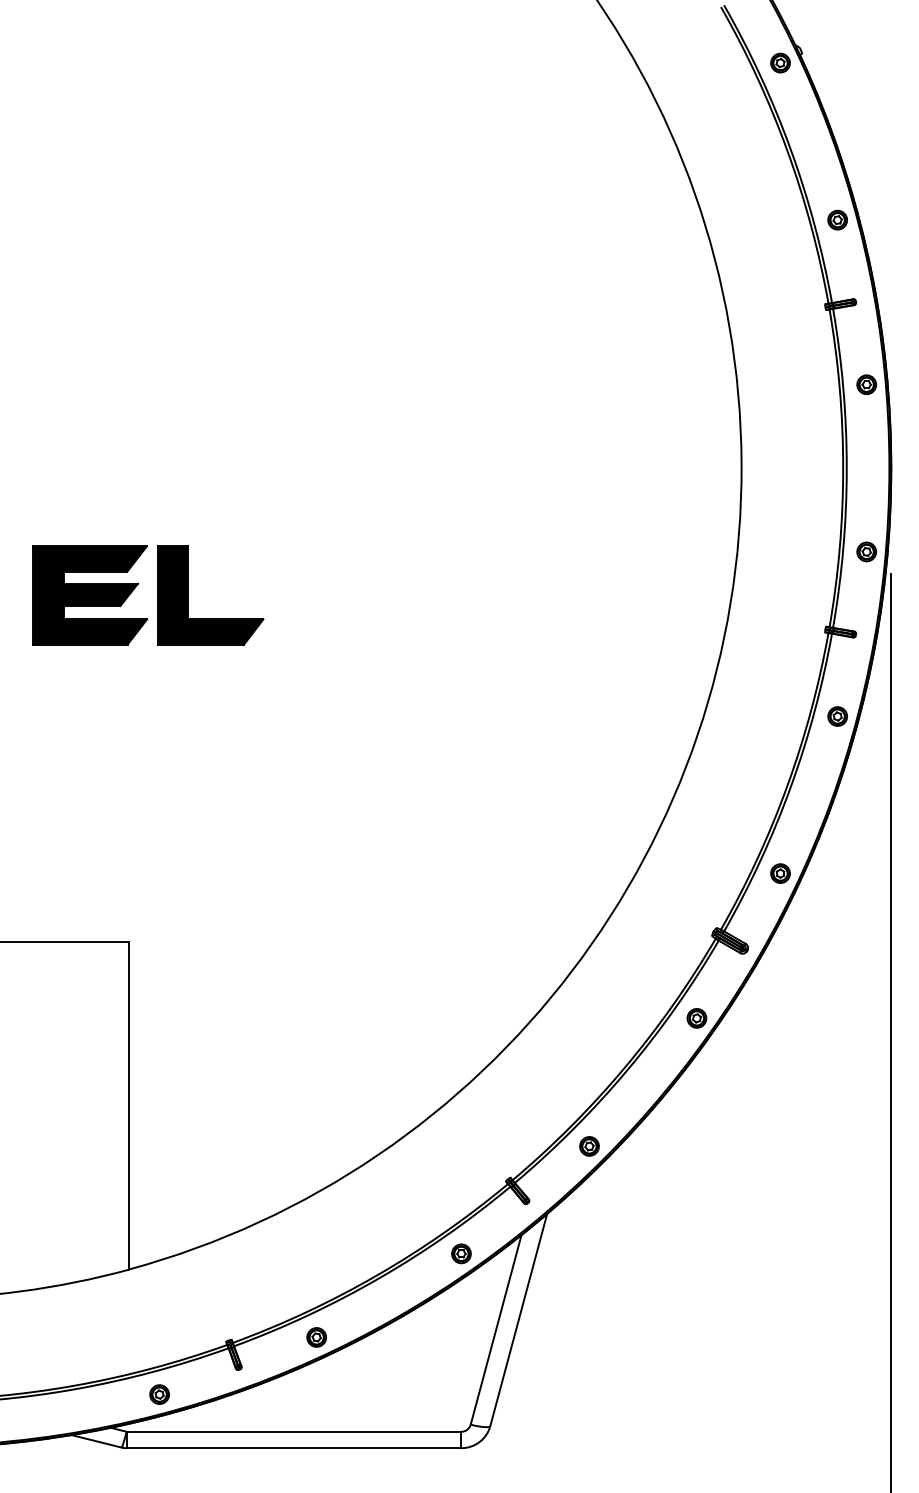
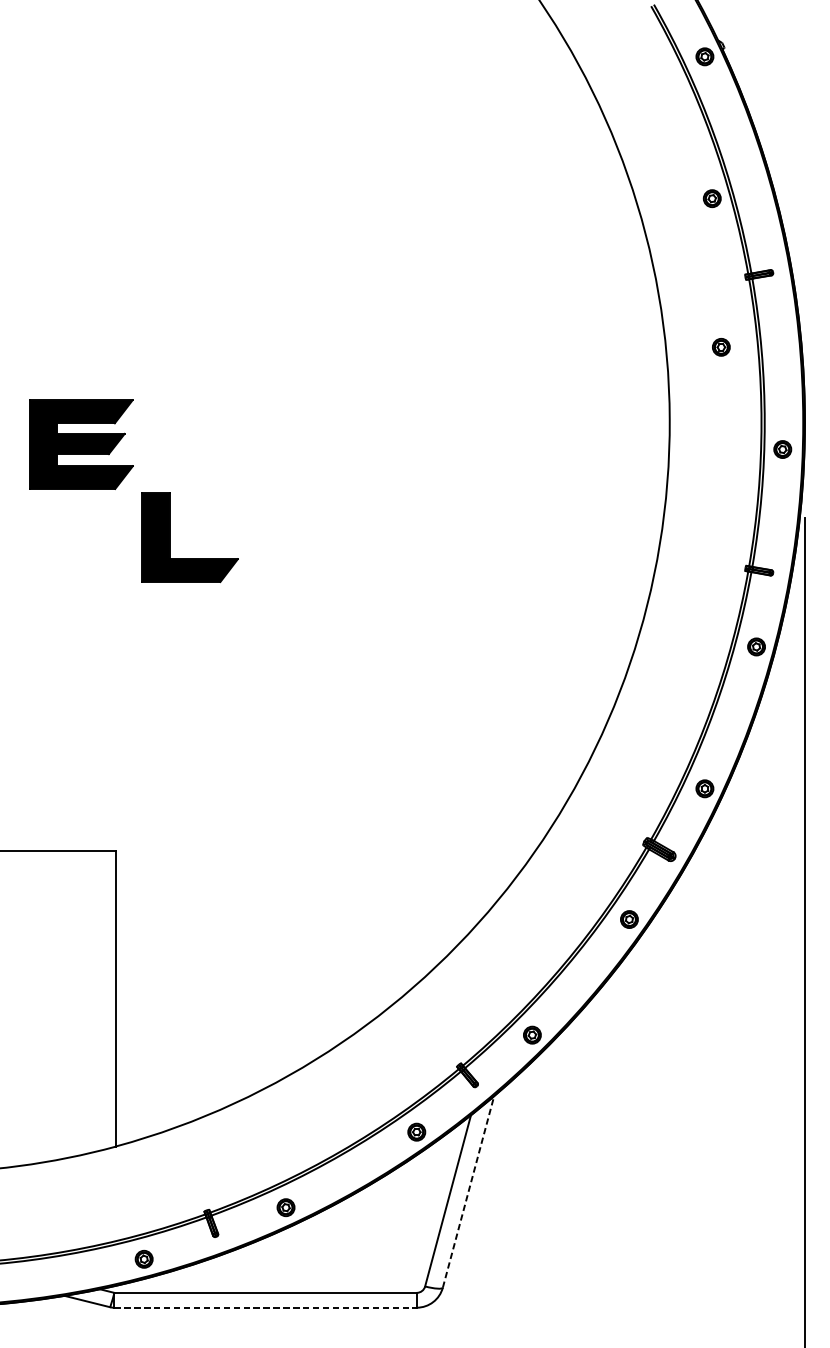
part: (837, 219) -> (712, 198), moved
part: (866, 384) -> (721, 347), moved
part: (866, 551) -> (782, 449), moved
part: (90, 595) -> (81, 444), moved
line: (518, 1320) -> (468, 1192), solid -> dashed
line: (294, 1448) -> (265, 1307), solid -> dashed

